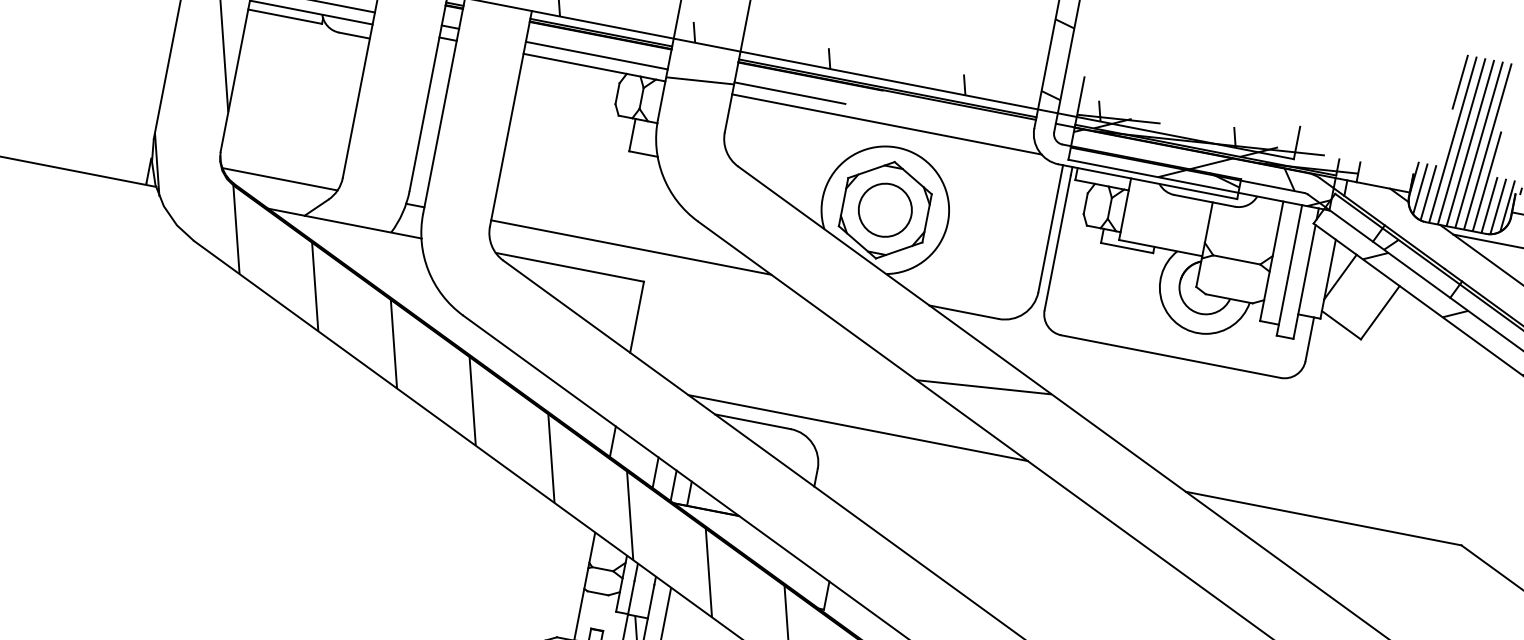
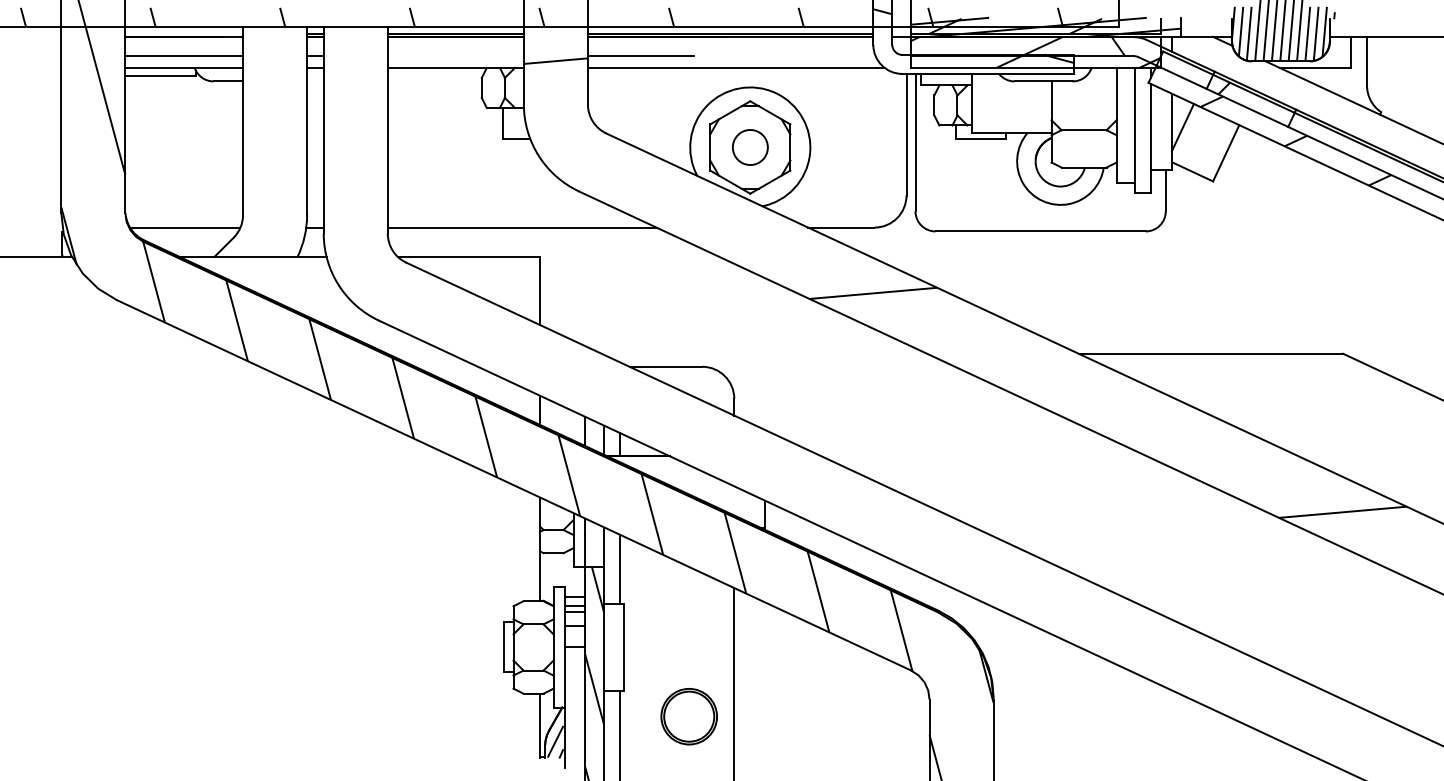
line: (596, 55) -> (455, 56), removed
circle: (885, 210) -> (750, 147), size x0.7
line: (858, 427) -> (764, 353), removed

